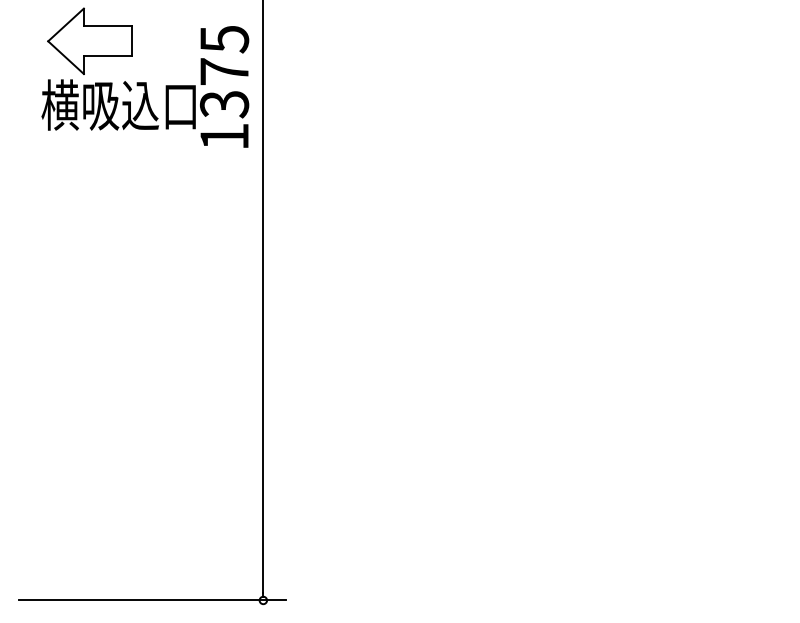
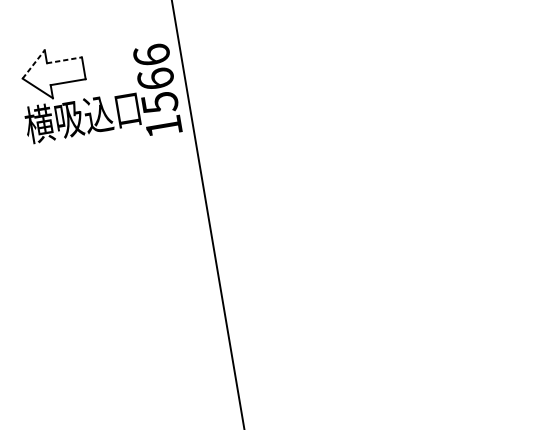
line: (66, 24) -> (33, 64), solid -> dashed
line: (107, 26) -> (64, 60), solid -> dashed
text: (224, 71) -> (155, 78), 1375 -> 1566

